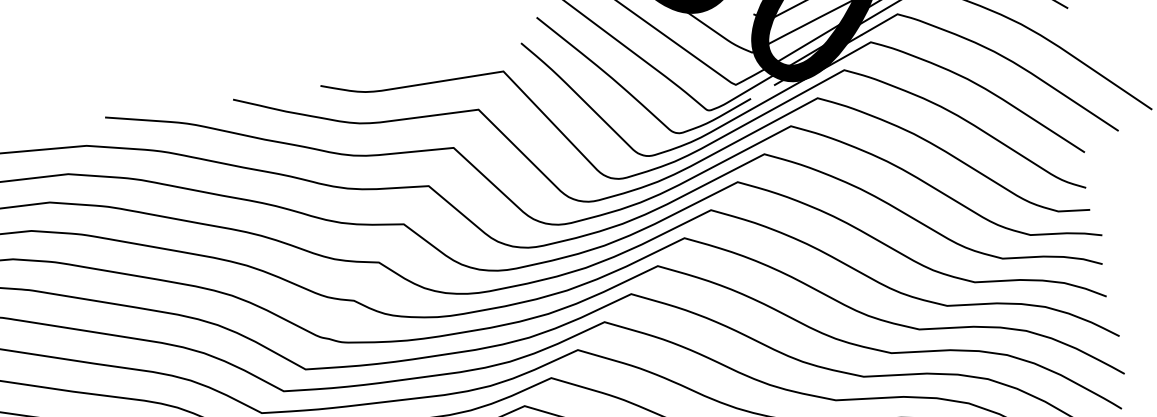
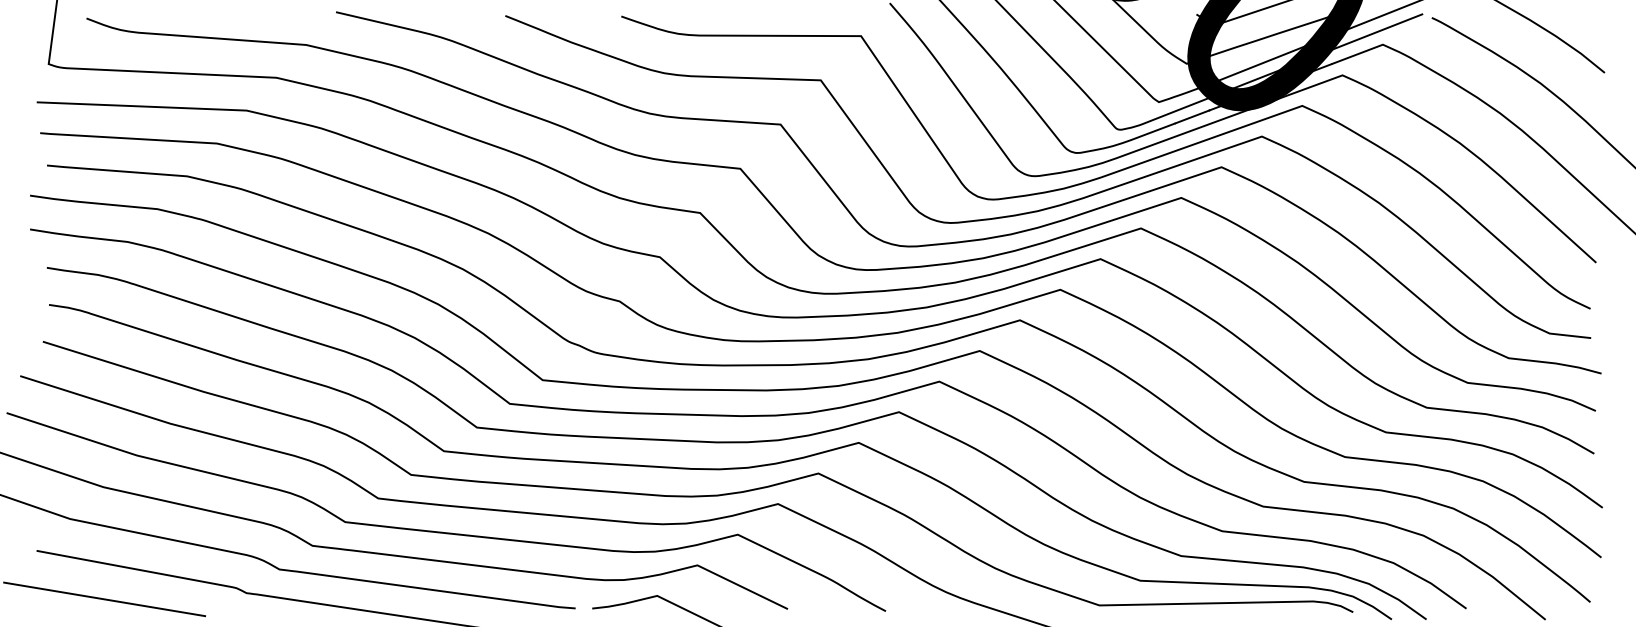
line: (762, 91) -> (1192, 116), added

